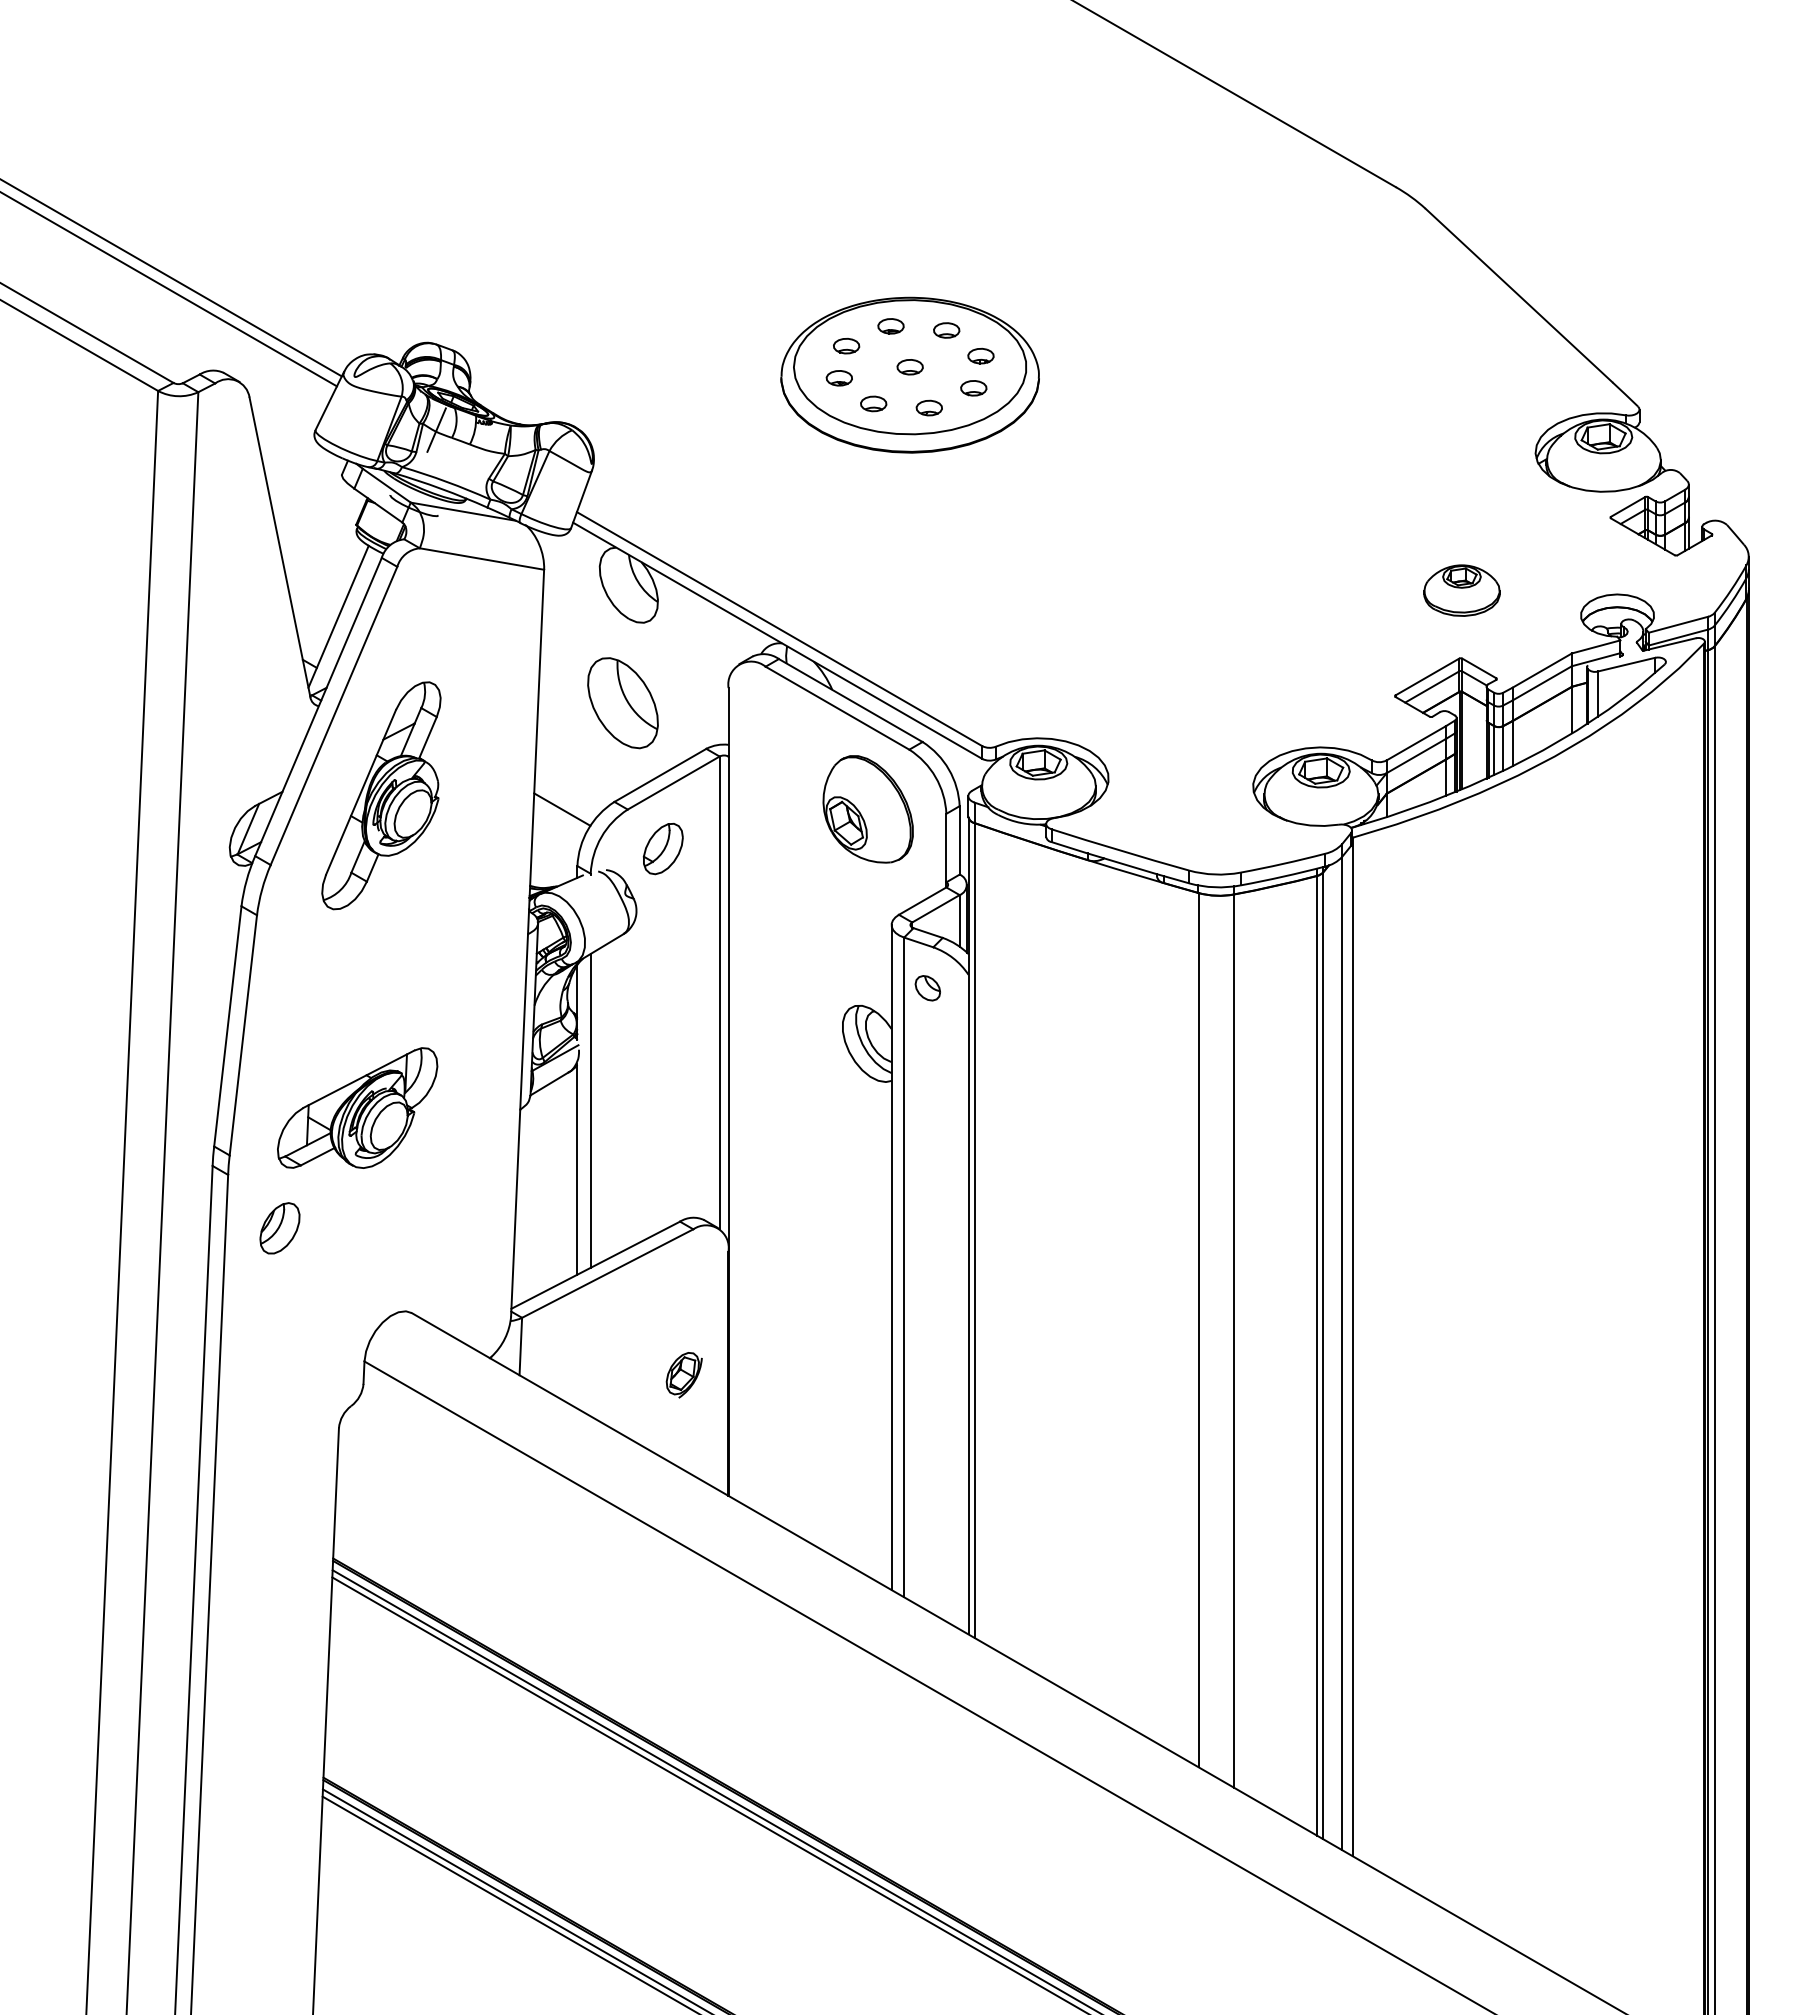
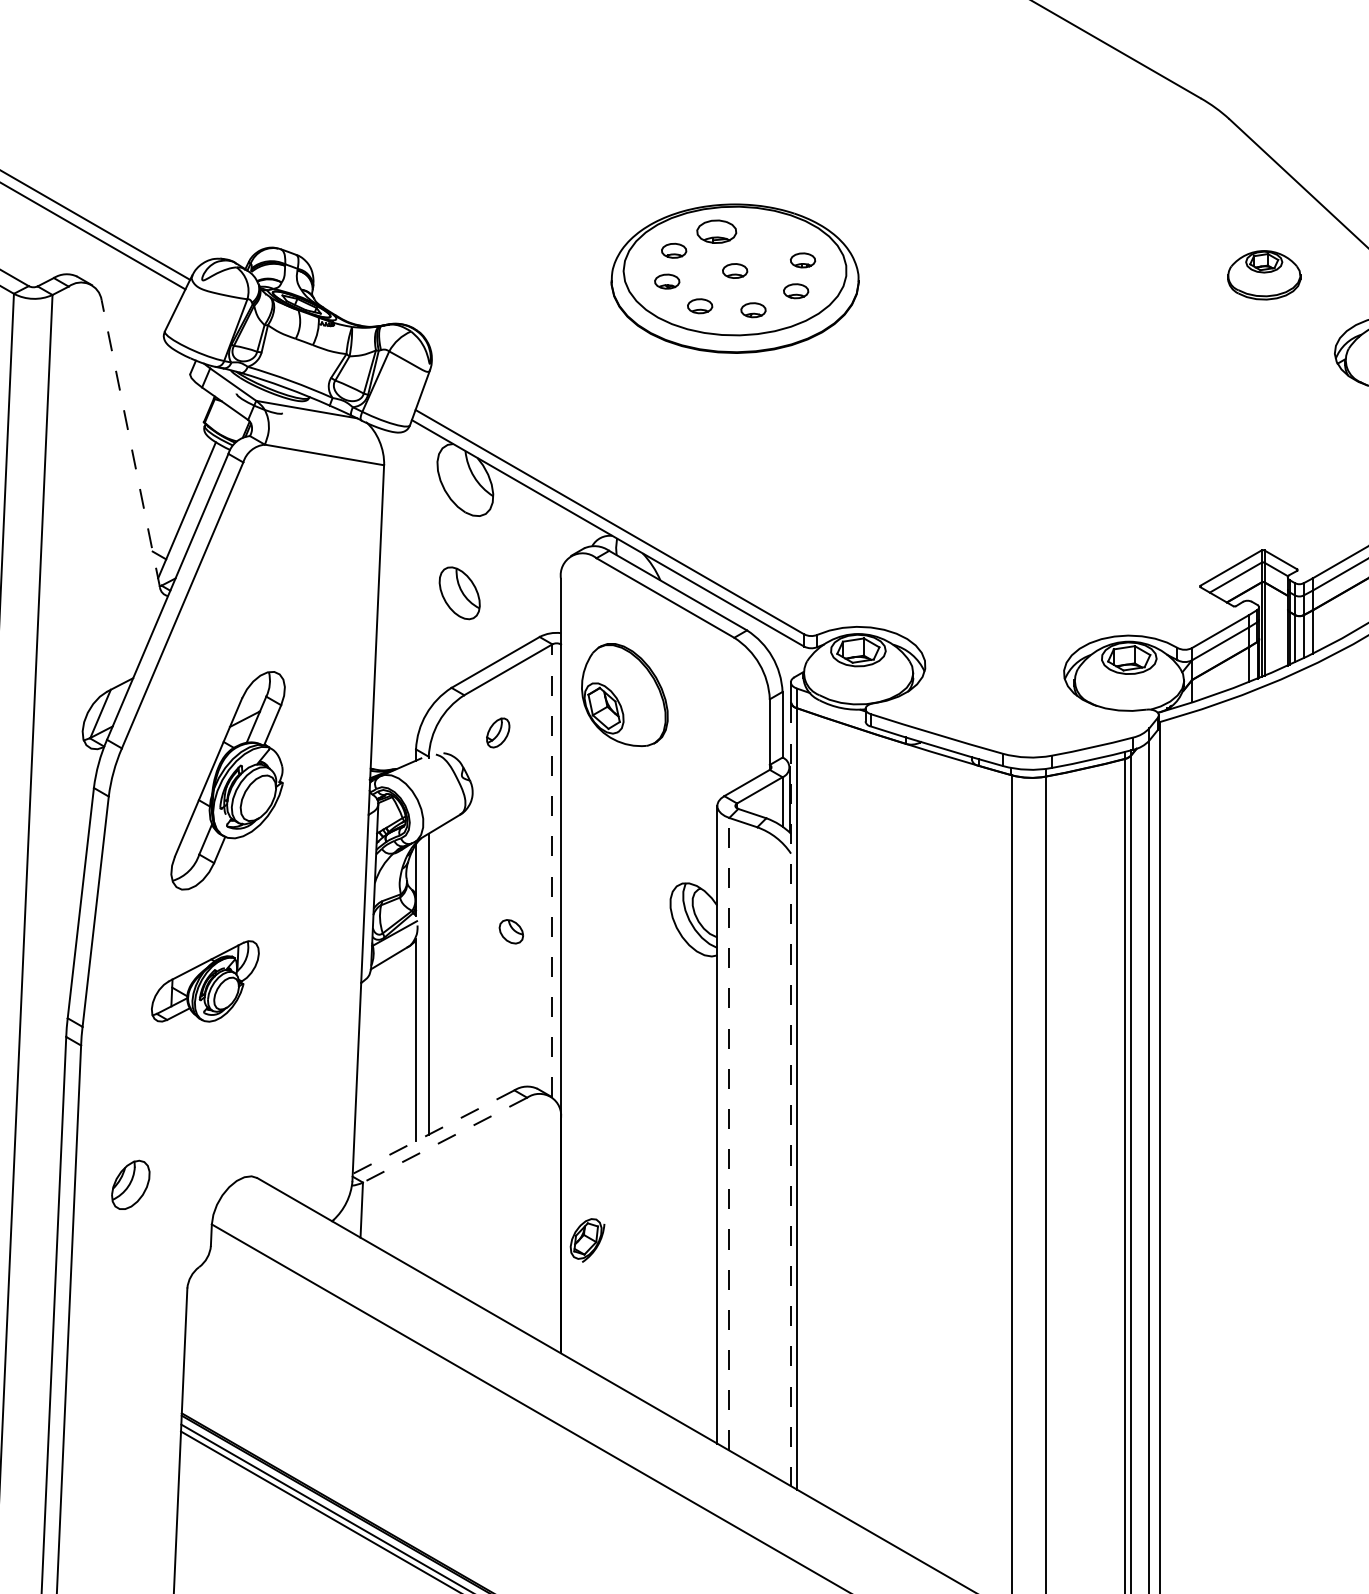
part: (890, 326) -> (716, 231), size x1.6
part: (946, 330) -> (769, 235), removed
line: (436, 429) -> (280, 330), removed
line: (280, 547) -> (131, 443), solid -> dashed
part: (1461, 590) -> (1263, 275), moved
part: (622, 703) -> (459, 593), size x0.6
part: (381, 795) -> (228, 780), moved
line: (562, 809) -> (401, 695), removed
part: (867, 809) -> (624, 695), moved
part: (662, 848) -> (497, 732), size x0.6
part: (927, 988) -> (511, 931), moved
line: (719, 992) -> (552, 870), solid -> dashed
part: (357, 1107) -> (205, 980), size x0.7
line: (968, 1226) -> (791, 1095), solid -> dashed
part: (279, 1228) -> (130, 1185), moved
line: (595, 1265) -> (433, 1132), solid -> dashed
line: (904, 1267) -> (729, 1134), solid -> dashed
line: (607, 1273) -> (444, 1140), solid -> dashed
part: (683, 1375) -> (586, 1240), moved

